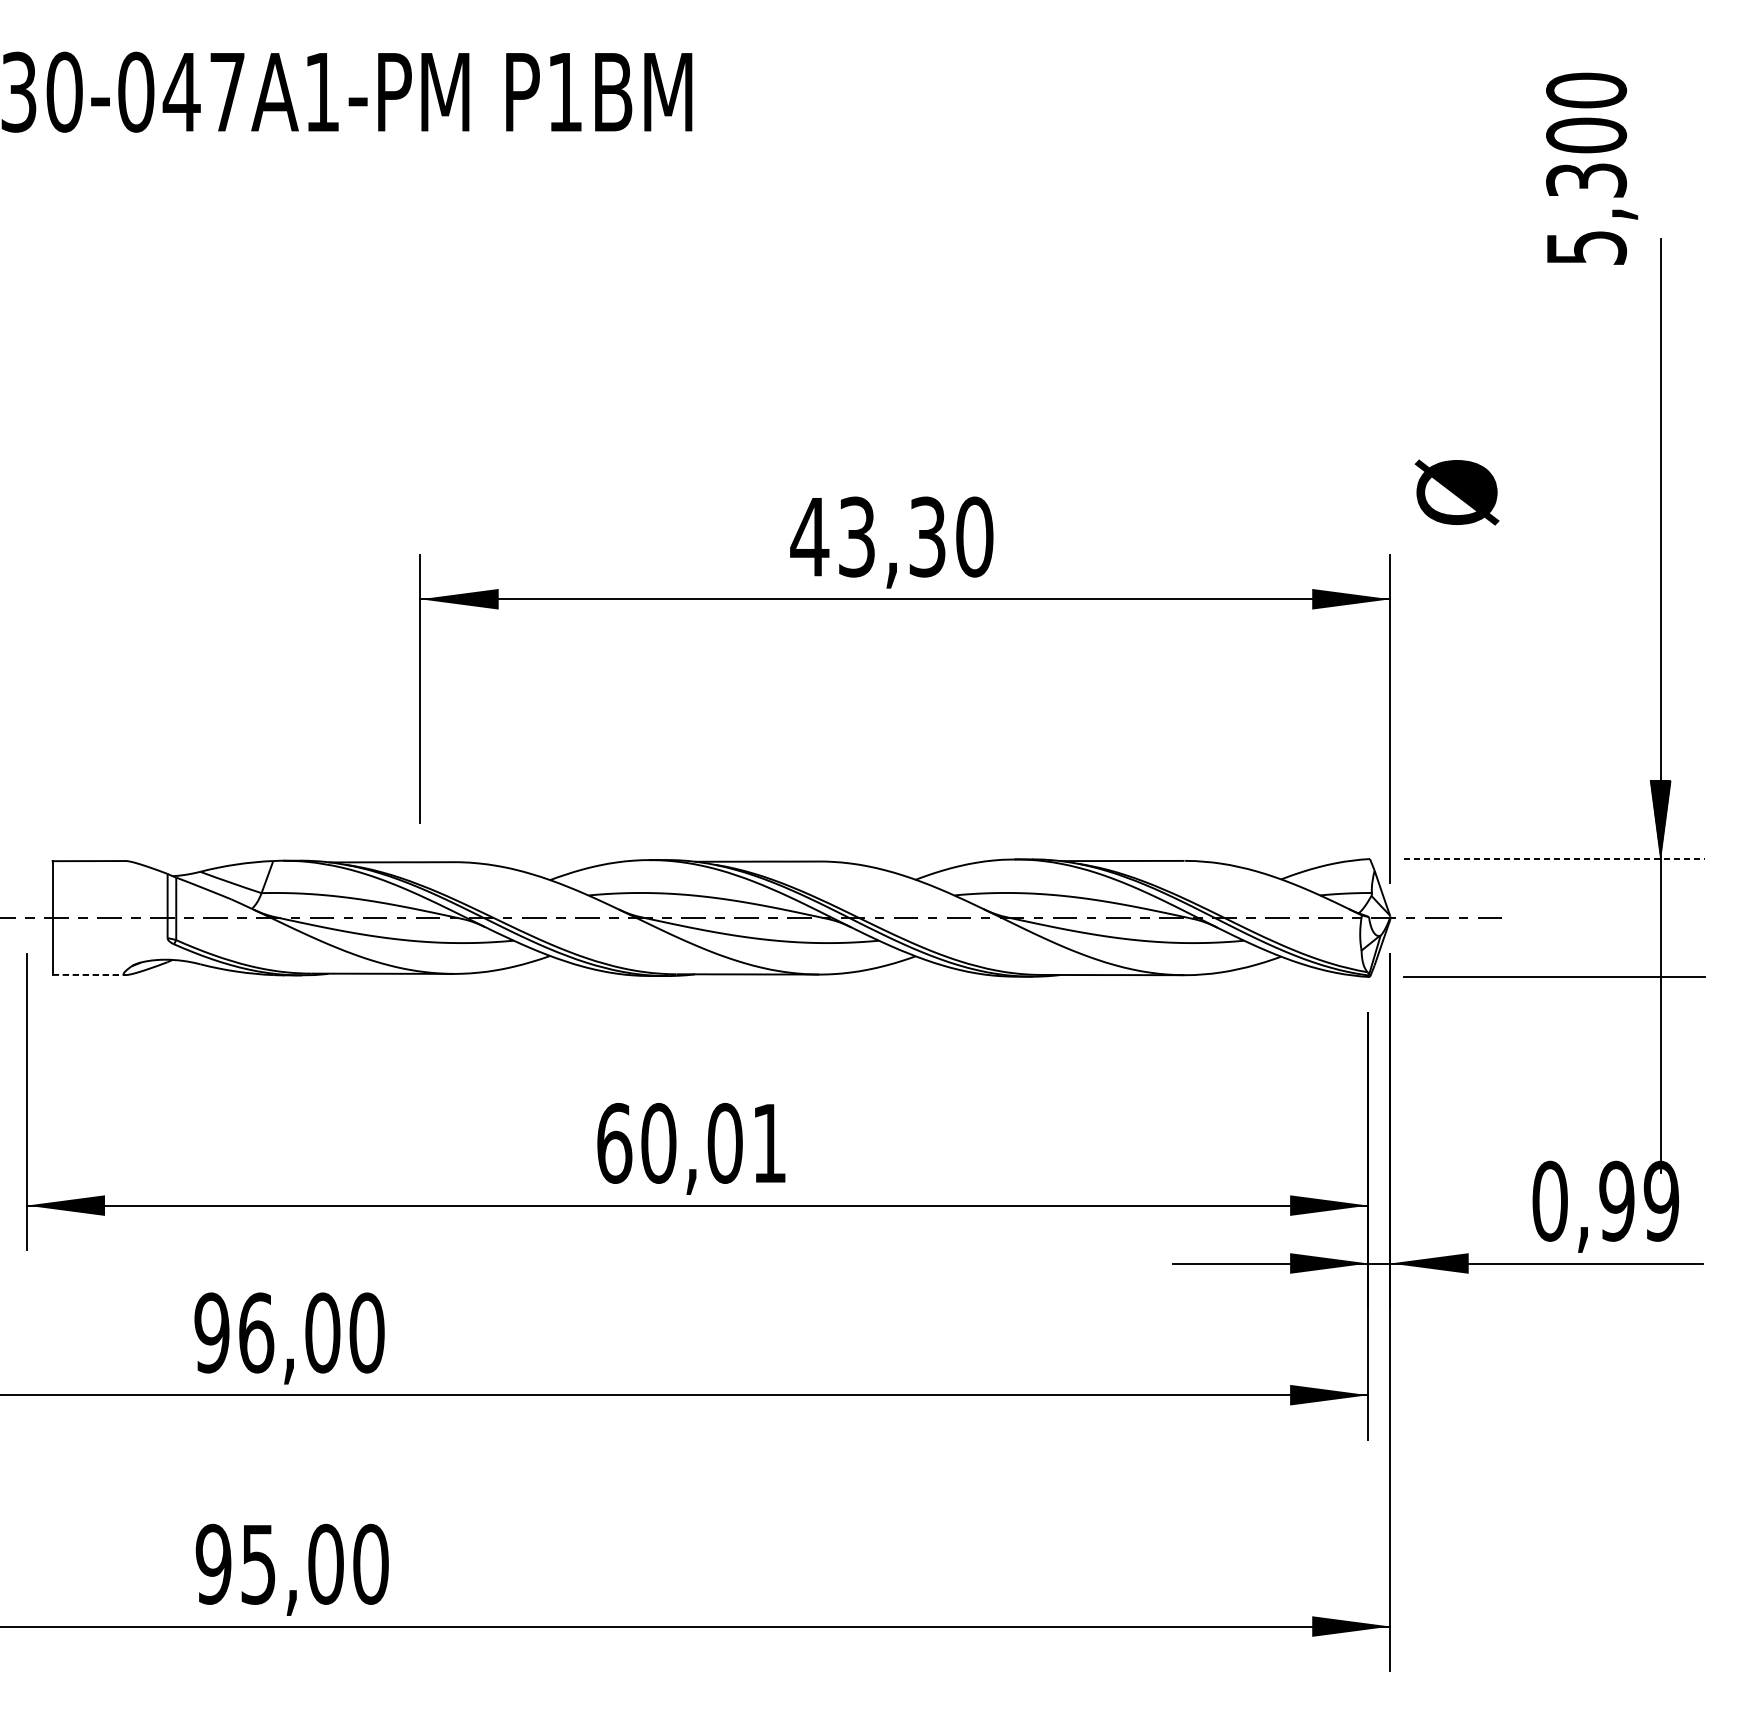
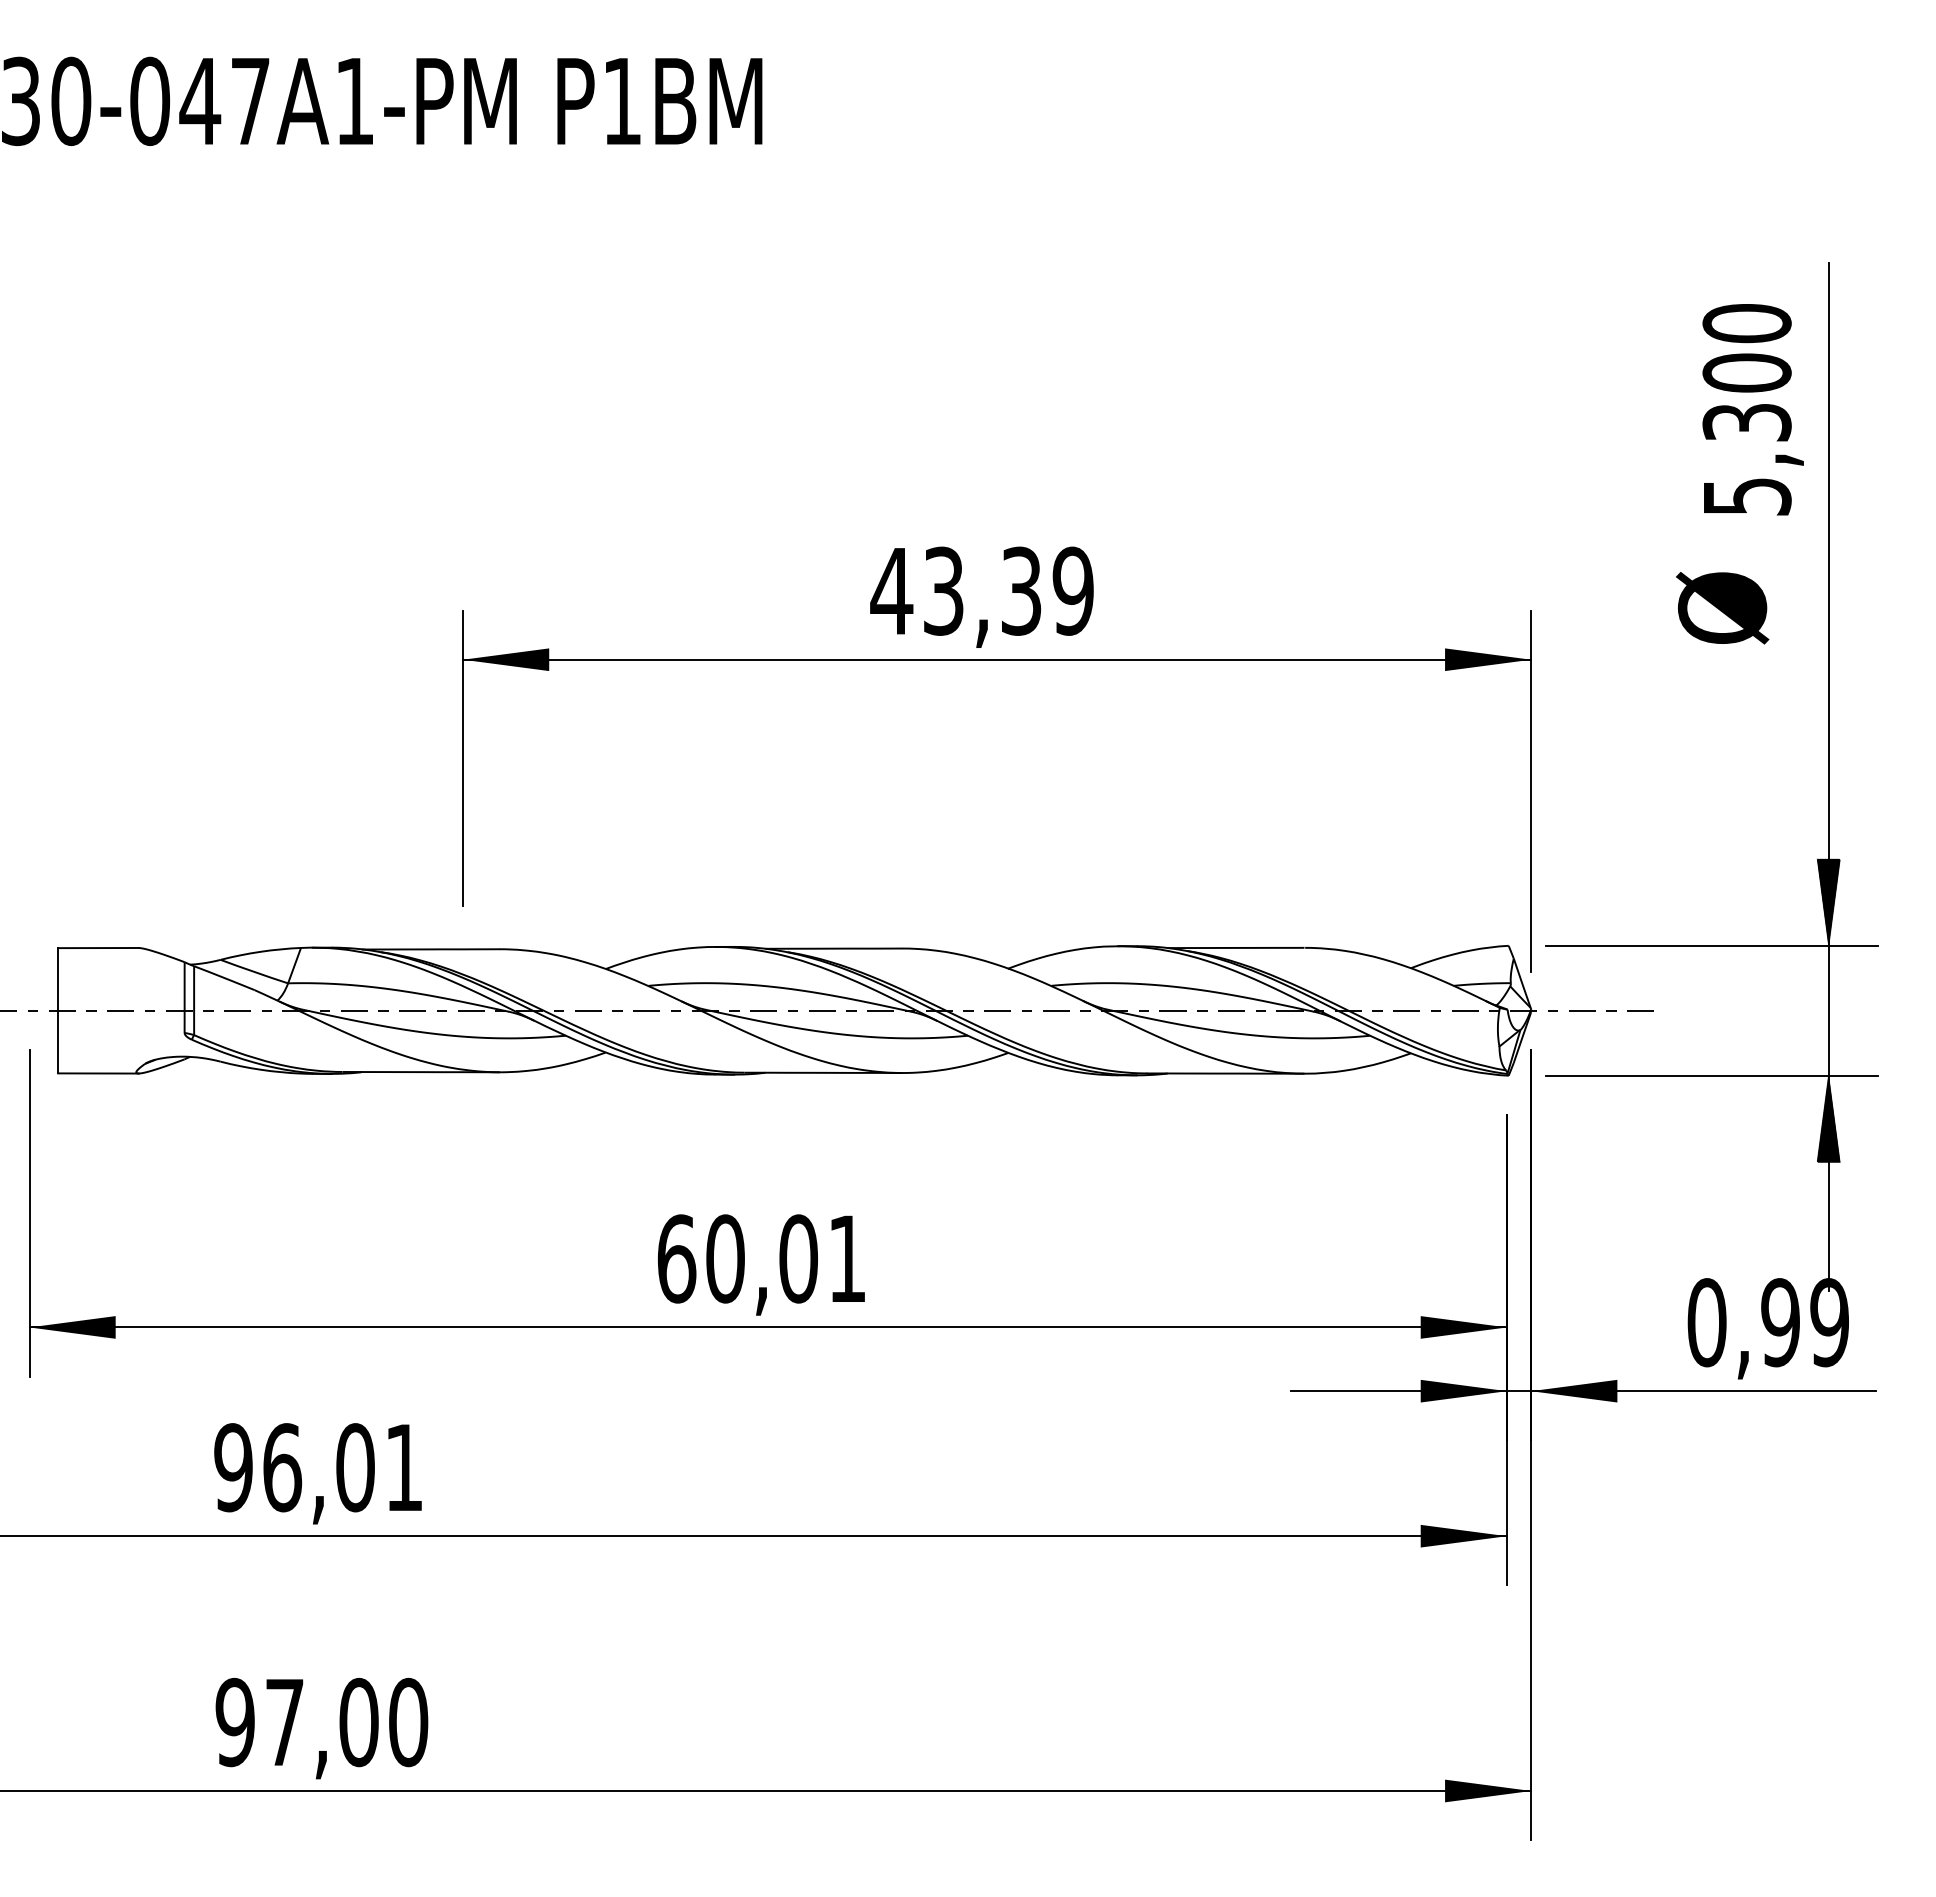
text: (1591, 168) -> (1752, 409), moved
text: (1457, 492) -> (1722, 608), moved
text: (974, 536) -> (1073, 590), 43,30 -> 43,39
line: (1554, 858) -> (1711, 945), dashed -> solid
line: (89, 975) -> (98, 1073), dashed -> solid
hatch: (1660, 1016) -> (1828, 1119), added
text: (367, 1332) -> (404, 1467), 96,00 -> 96,01
text: (258, 1565) -> (284, 1723), 95,00 -> 97,00

